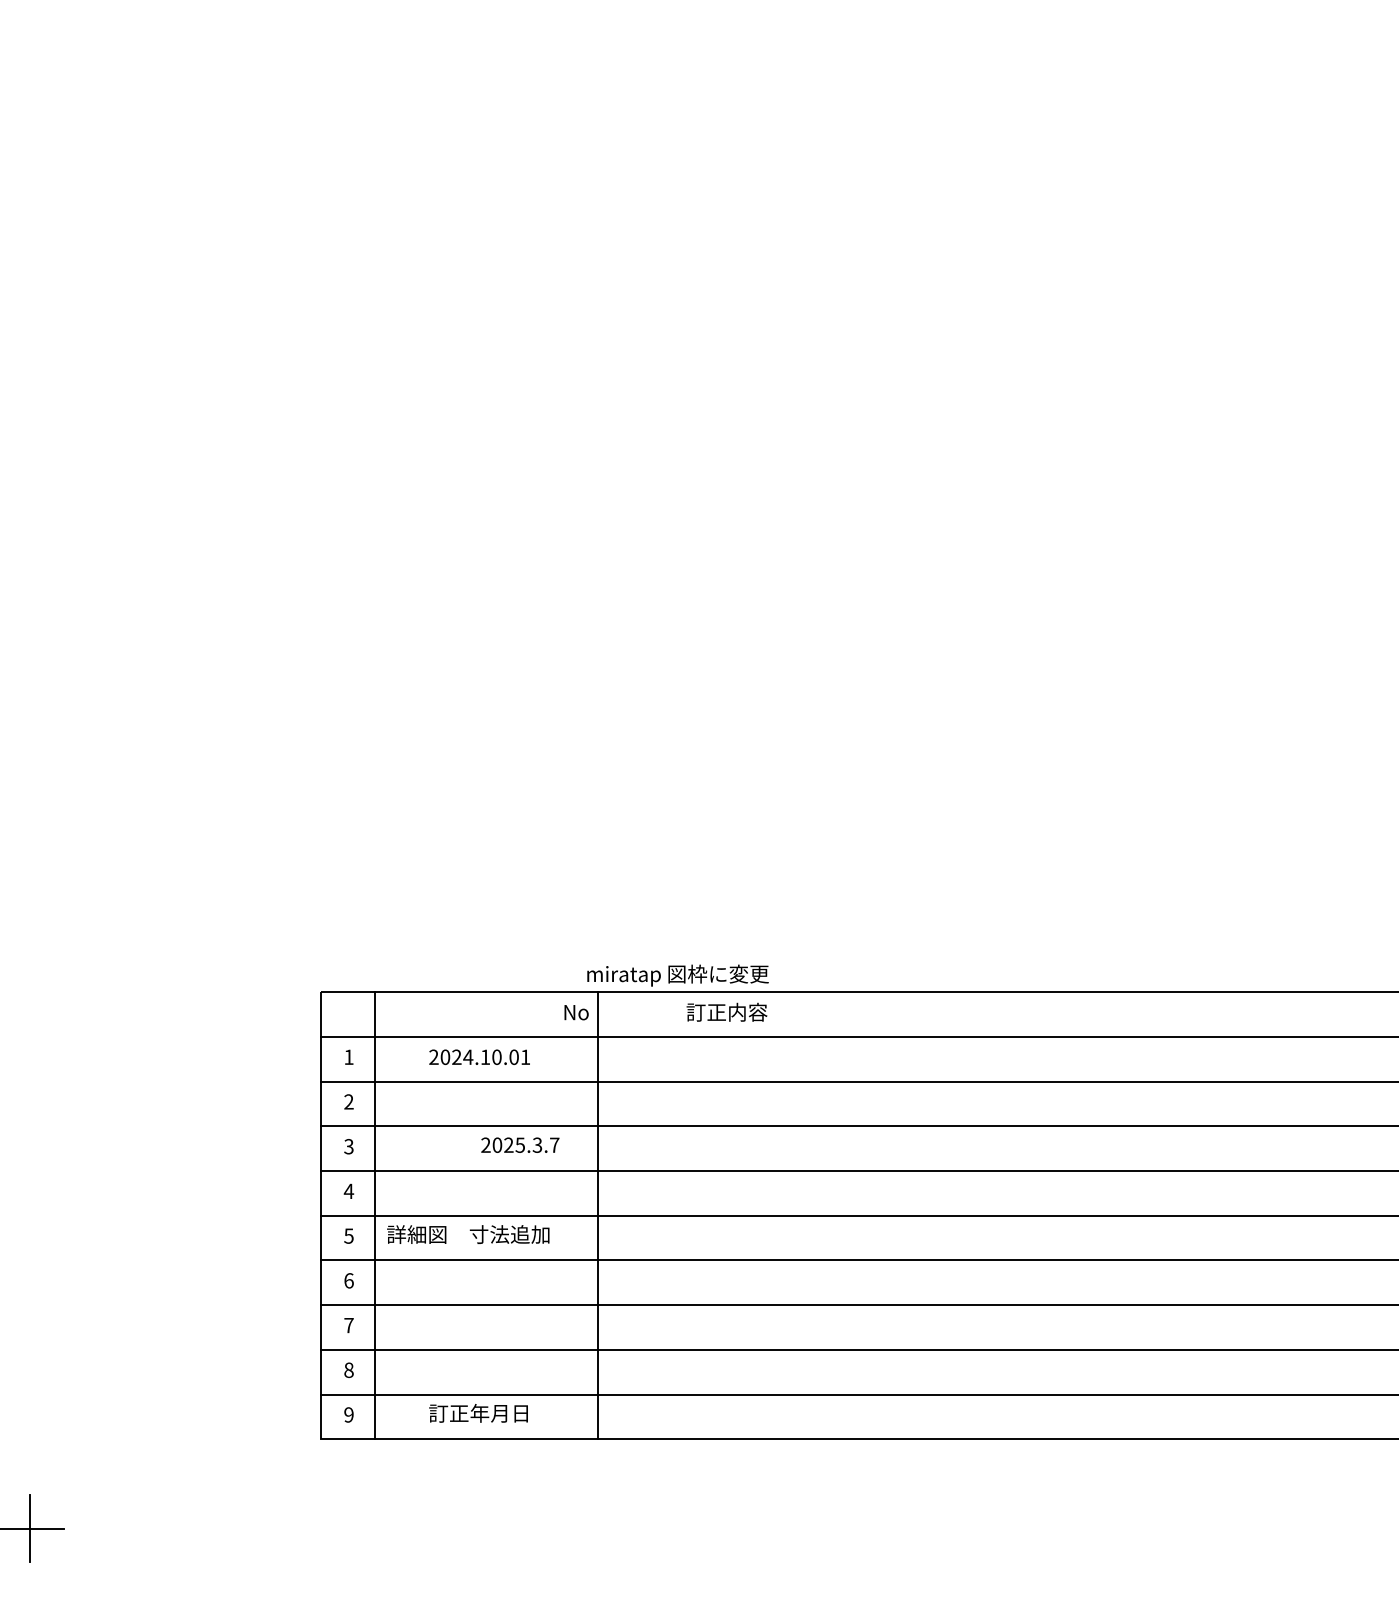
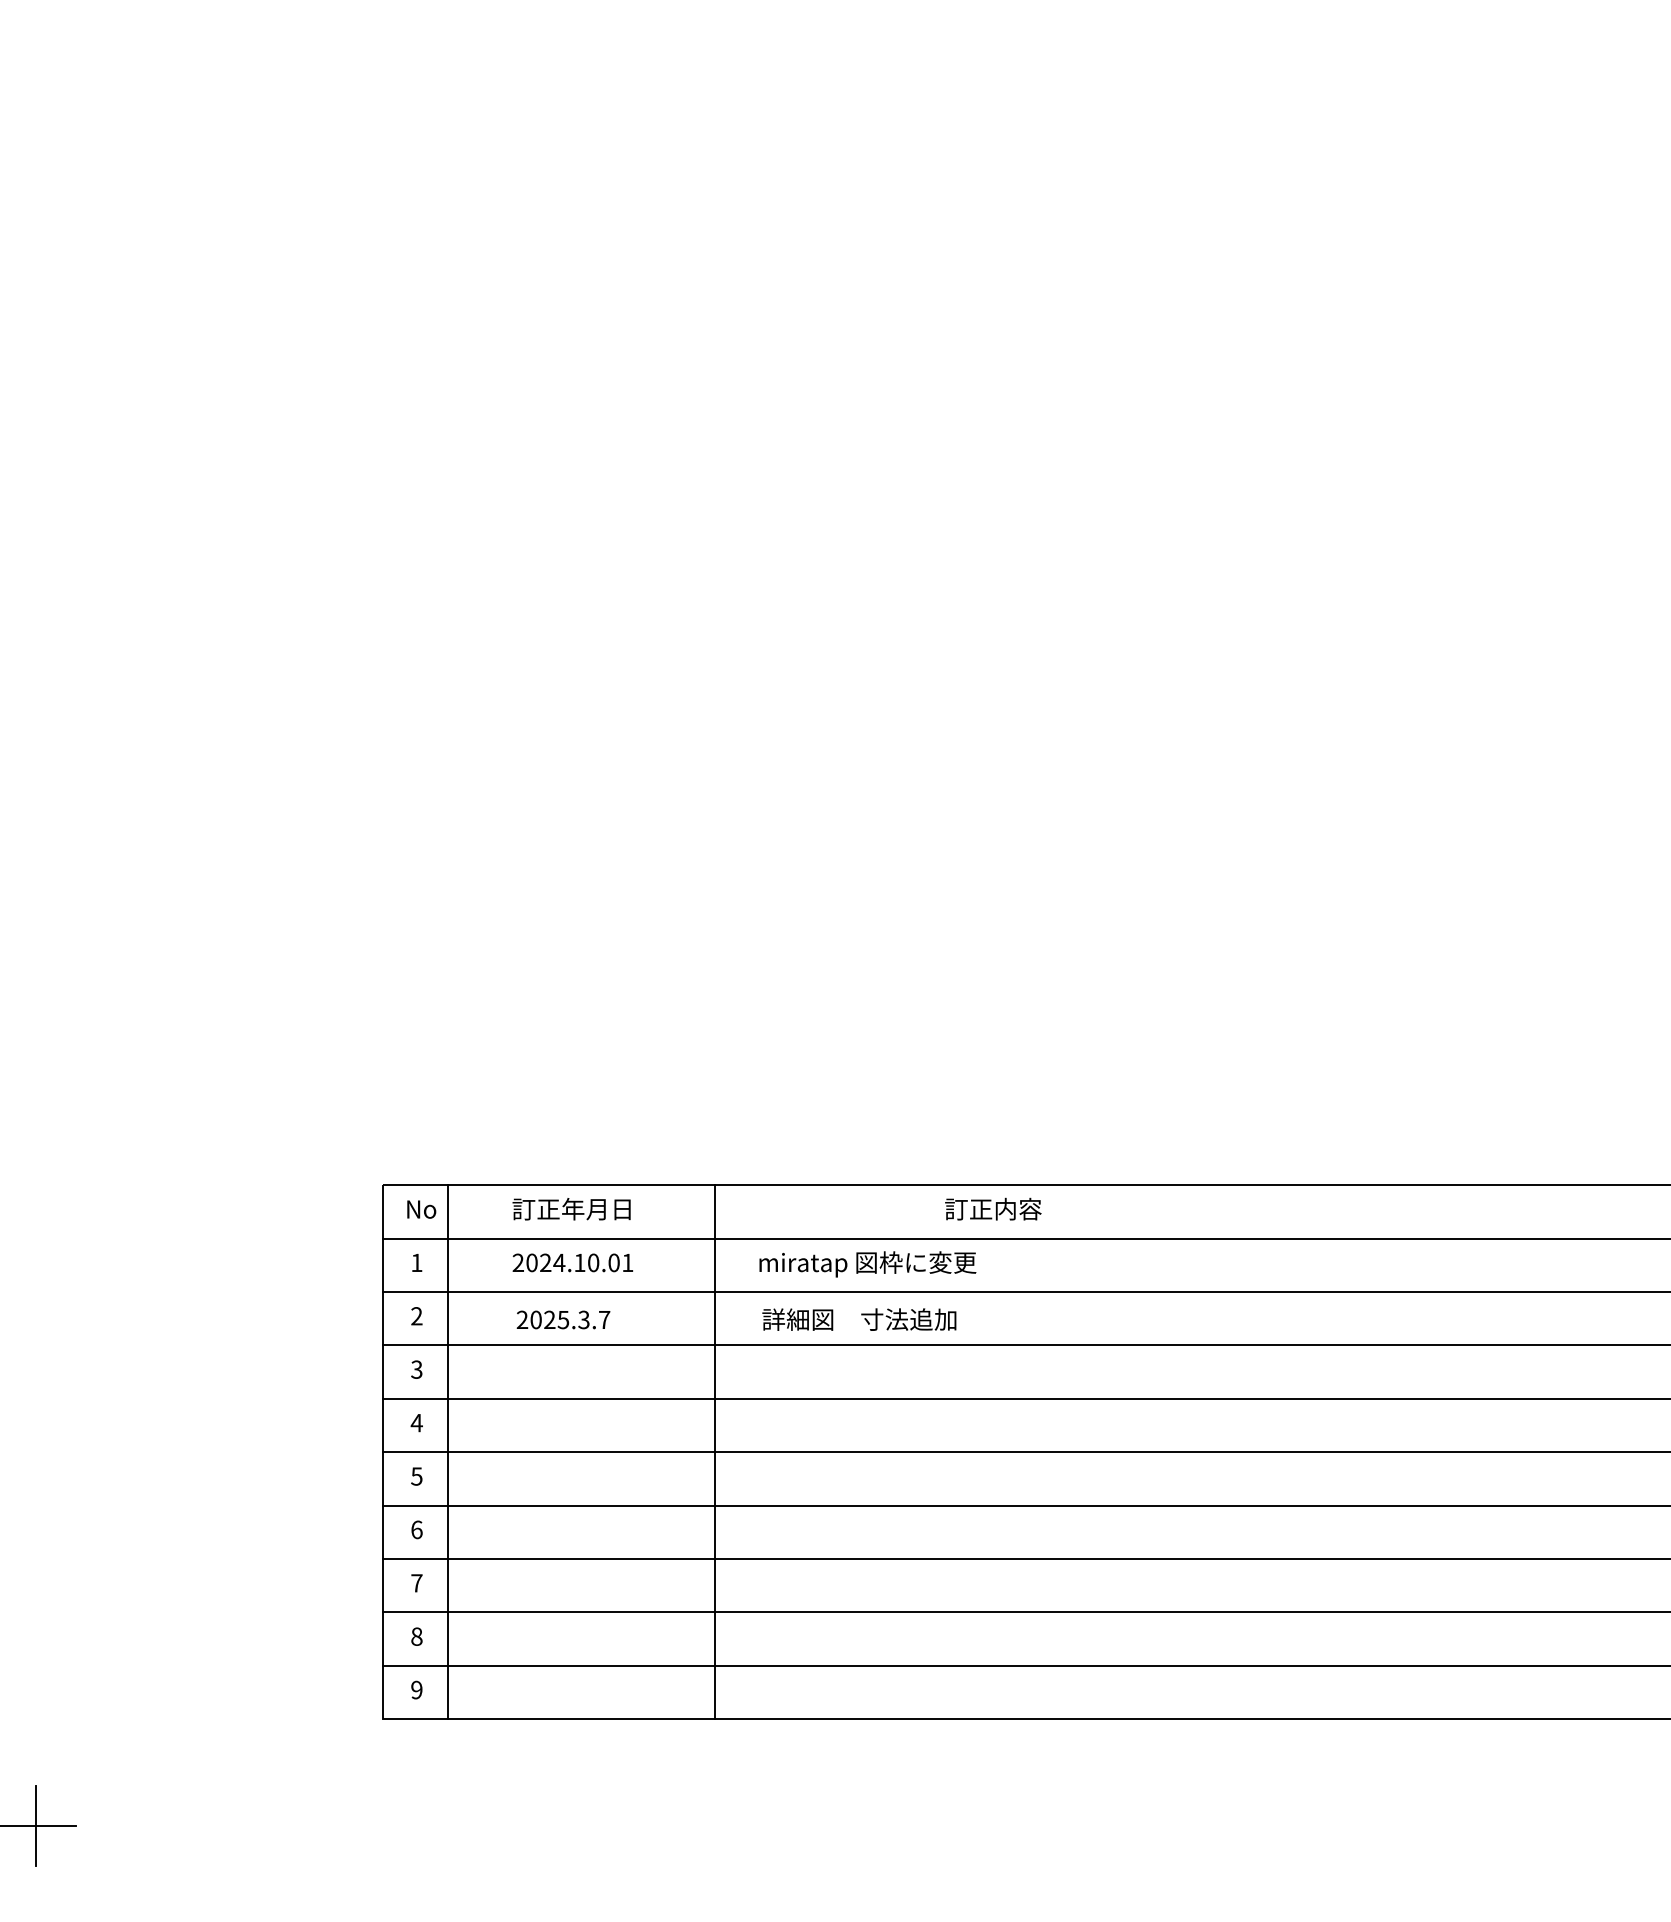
text: (677, 975) -> (867, 1264), moved
text: (727, 1011) -> (993, 1208), moved
text: (576, 1012) -> (421, 1209), moved
text: (520, 1144) -> (563, 1319), moved
text: (468, 1234) -> (859, 1319), moved
text: (478, 1413) -> (571, 1209), moved

